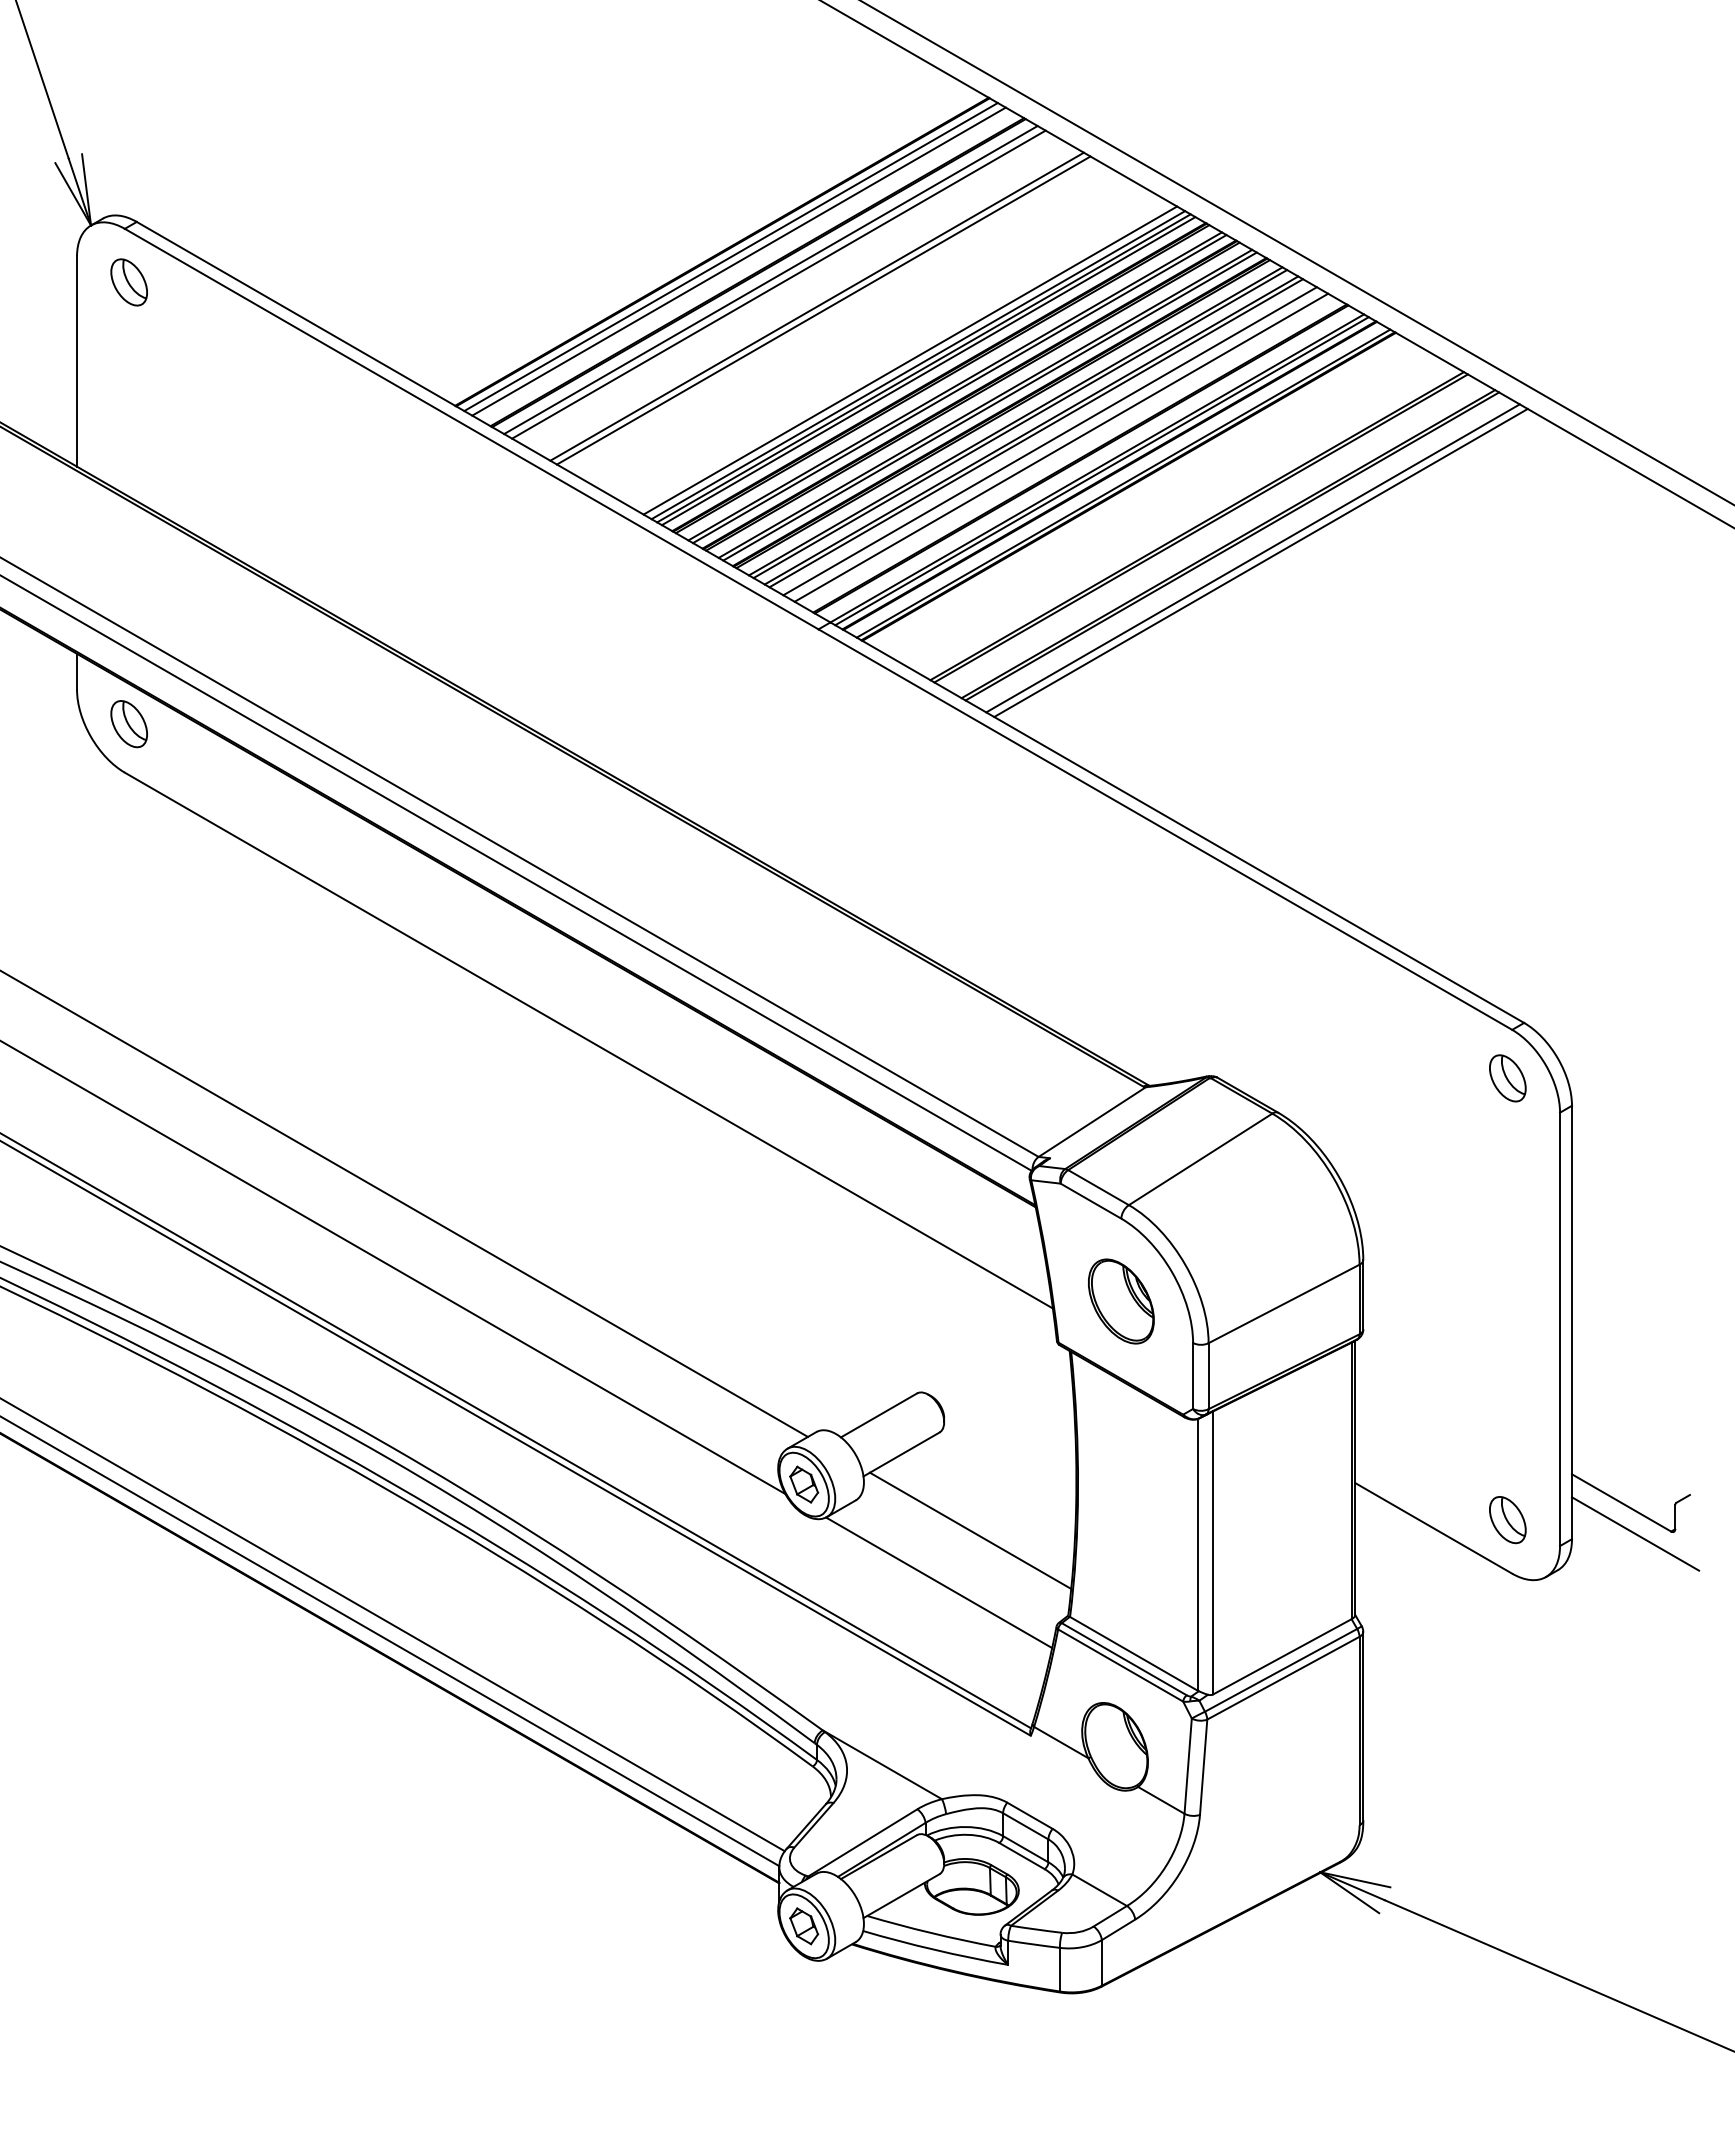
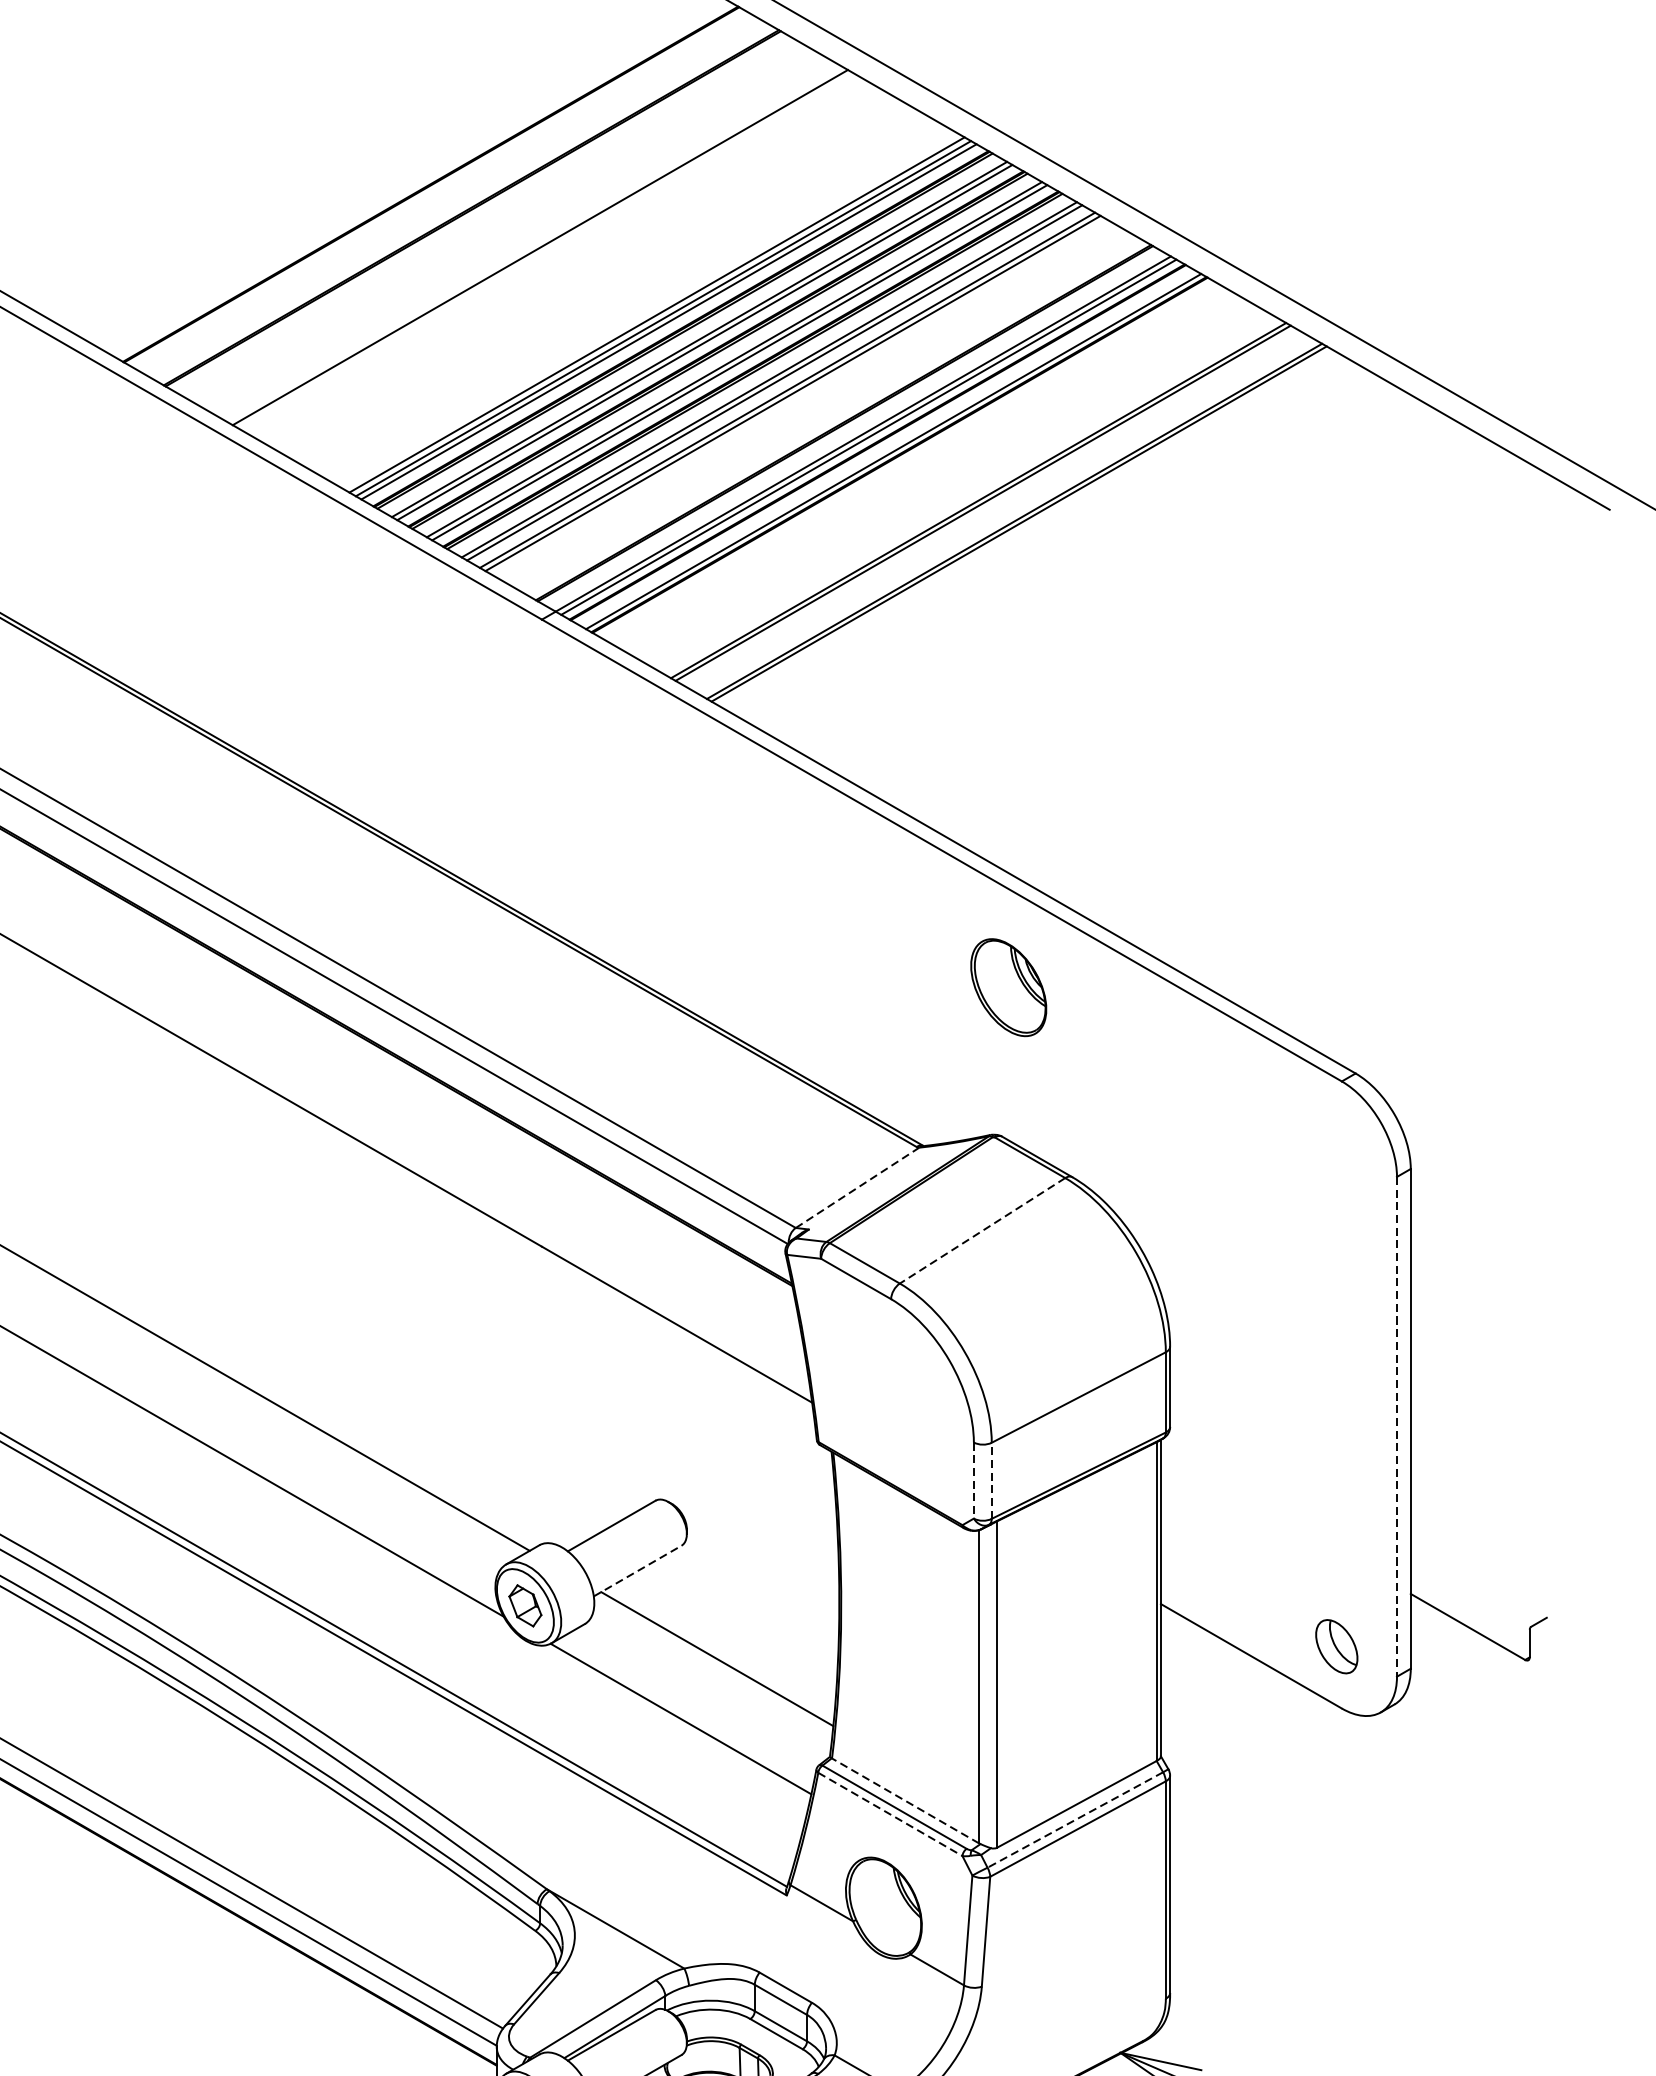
line: (730, 257) -> (440, 190), removed
line: (738, 261) -> (449, 195), removed
line: (770, 280) -> (486, 217), removed
line: (778, 284) -> (495, 221), removed
line: (823, 310) -> (547, 251), removed
line: (910, 360) -> (648, 309), removed
line: (1049, 441) -> (808, 403), removed
line: (1061, 447) -> (822, 409), removed
line: (1252, 558) -> (1042, 537), removed
line: (1260, 562) -> (1051, 542), removed
part: (1507, 1078) -> (1336, 1137), removed
line: (1091, 1122) -> (856, 1188), solid -> dashed
line: (1200, 1159) -> (982, 1230), solid -> dashed
part: (1121, 1301) -> (1008, 987), moved
line: (1560, 1329) -> (1397, 1426), solid -> dashed
line: (1208, 1375) -> (991, 1480), solid -> dashed
line: (1193, 1376) -> (974, 1481), solid -> dashed
line: (901, 1454) -> (637, 1571), solid -> dashed
line: (1635, 1533) -> (1484, 1662), removed
line: (1133, 1653) -> (905, 1800), solid -> dashed
line: (1121, 1665) -> (891, 1814), solid -> dashed
line: (1281, 1670) -> (1075, 1820), solid -> dashed

